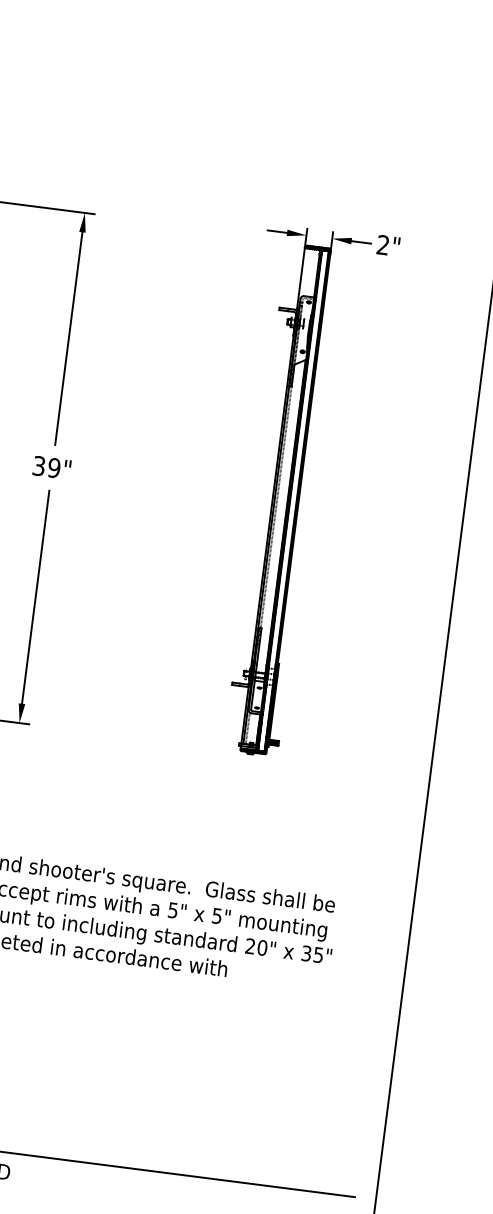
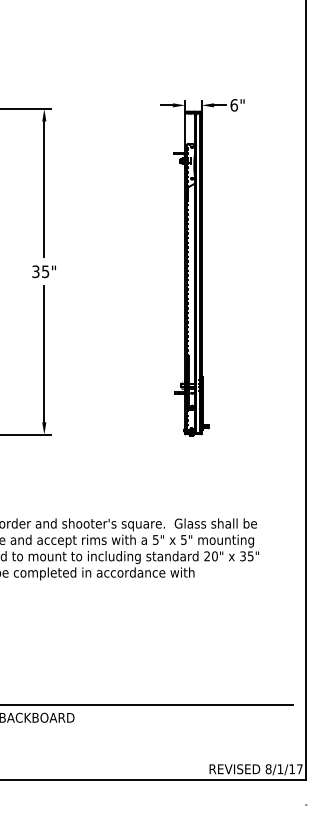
text: (383, 245) -> (234, 105), 2" -> 6"
text: (54, 467) -> (45, 271), 39" -> 35"

